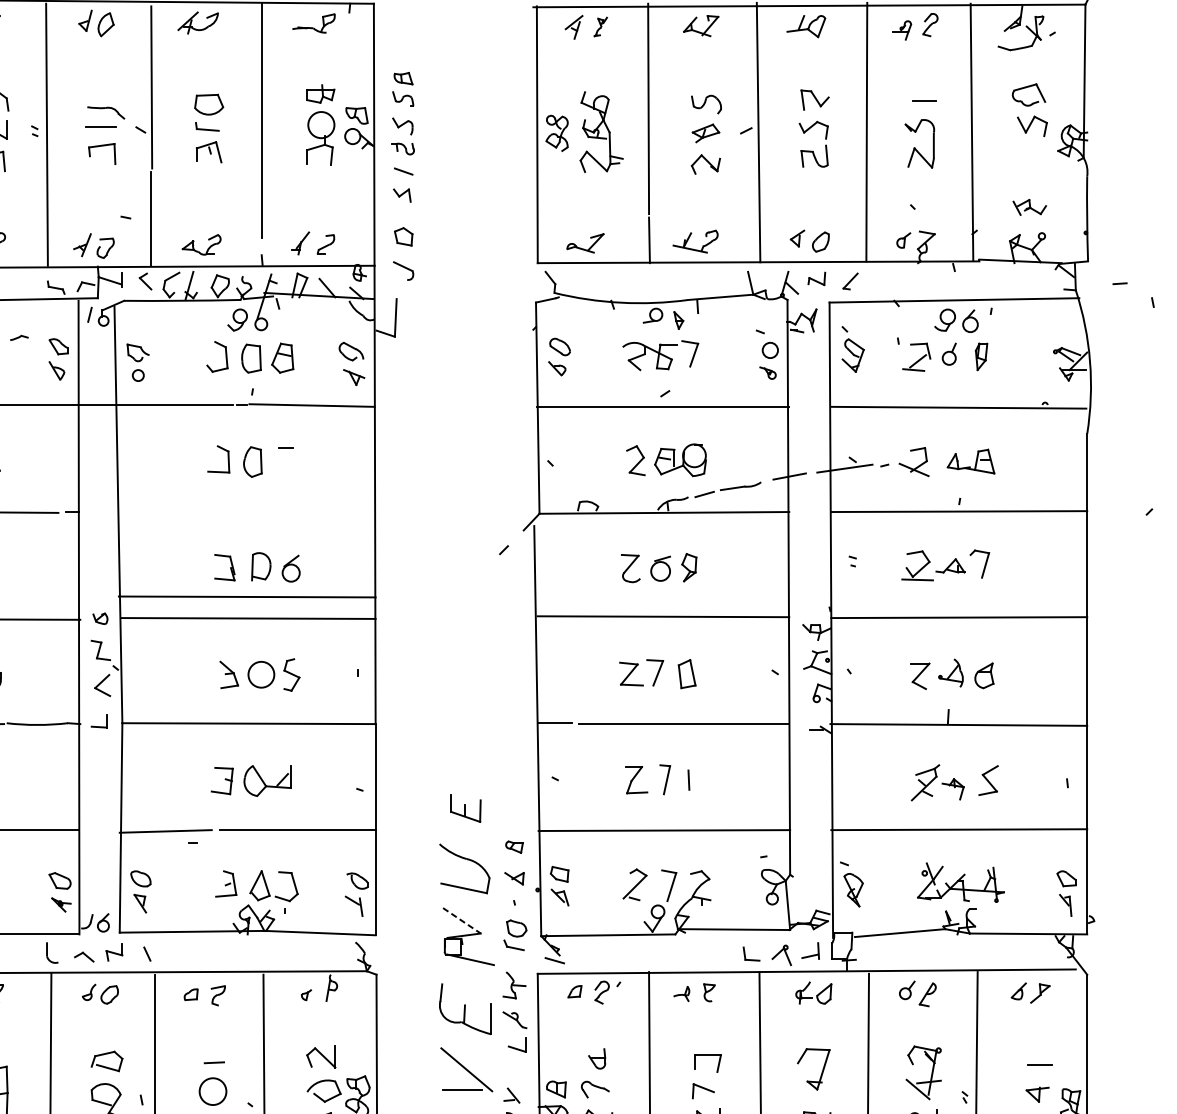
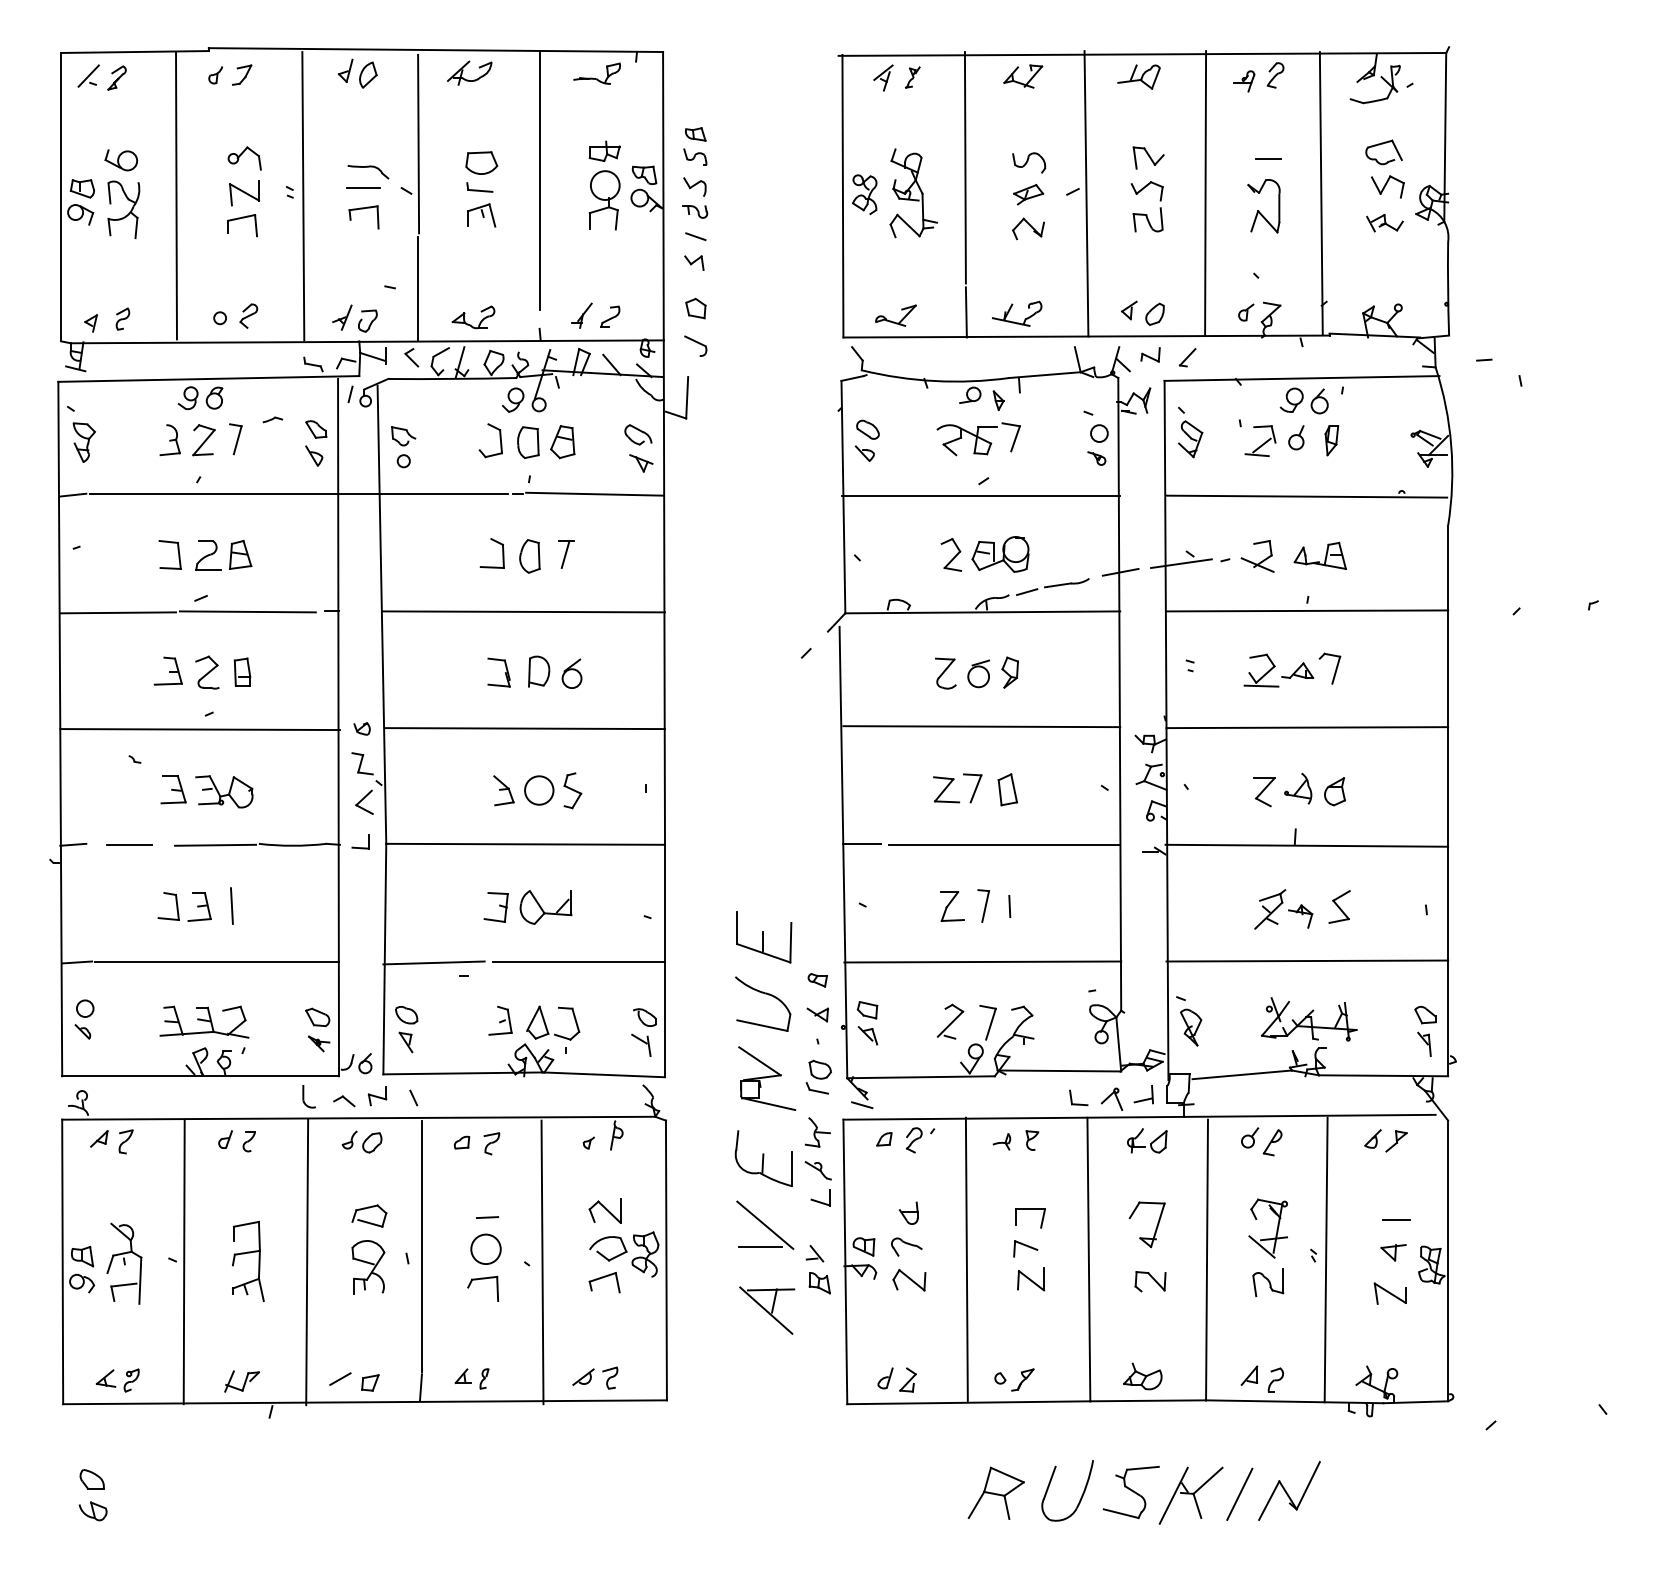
part: (1029, 207) -> (1384, 223), moved
line: (285, 460) -> (565, 554), added
line: (247, 596) -> (523, 611), moved
part: (466, 808) -> (764, 937), size x1.67
line: (462, 920) -> (760, 1061), dashed -> solid

